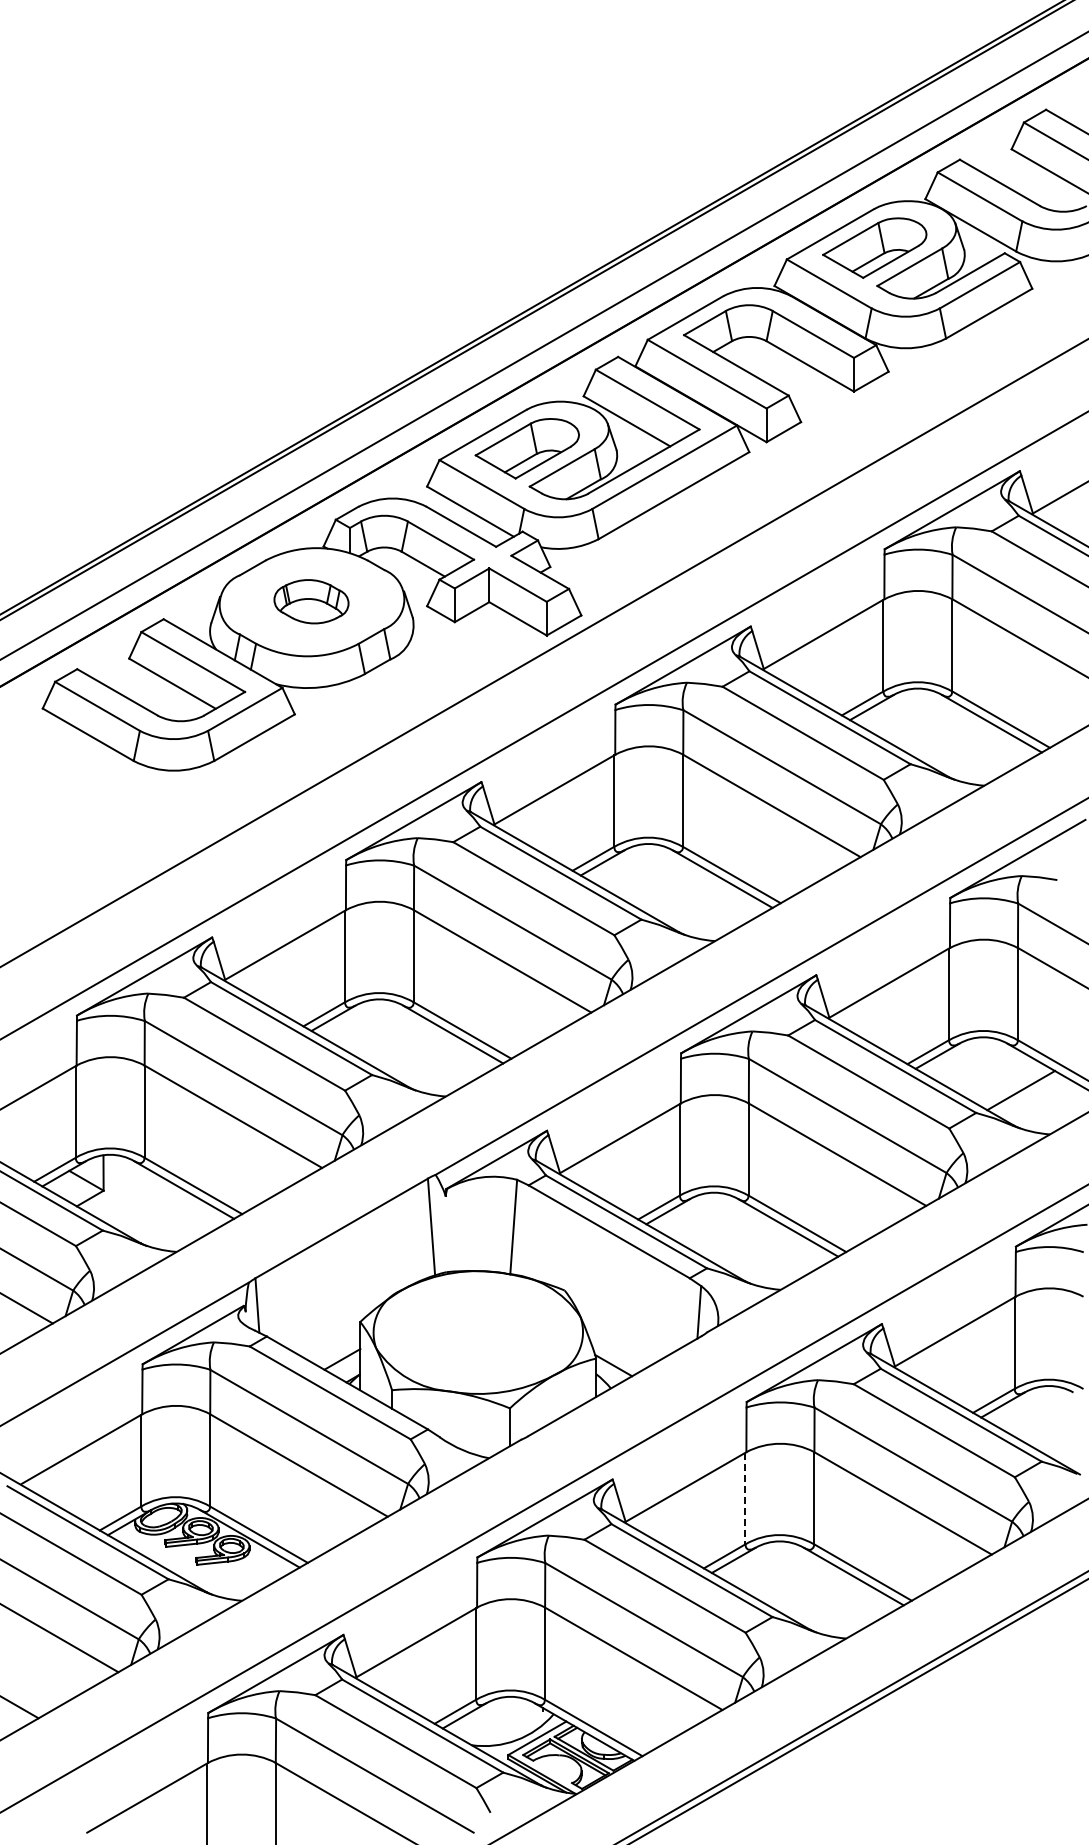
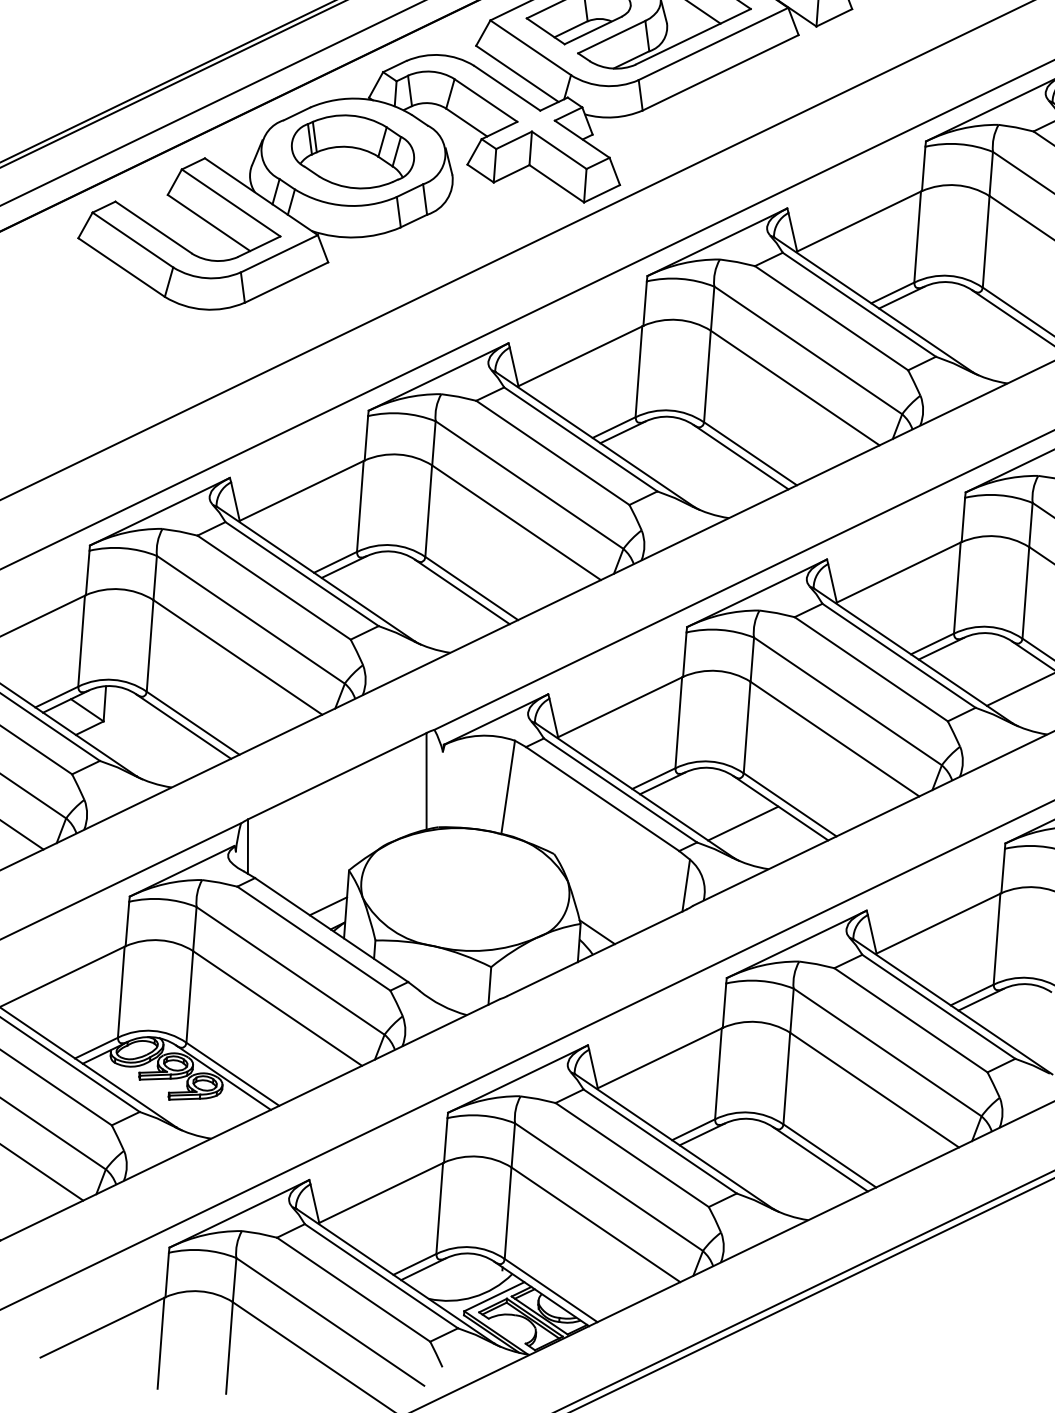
part: (311, 601) -> (353, 151), size x1.67
line: (751, 1245) -> (742, 823), added
line: (745, 1498) -> (718, 1073), dashed -> solid

